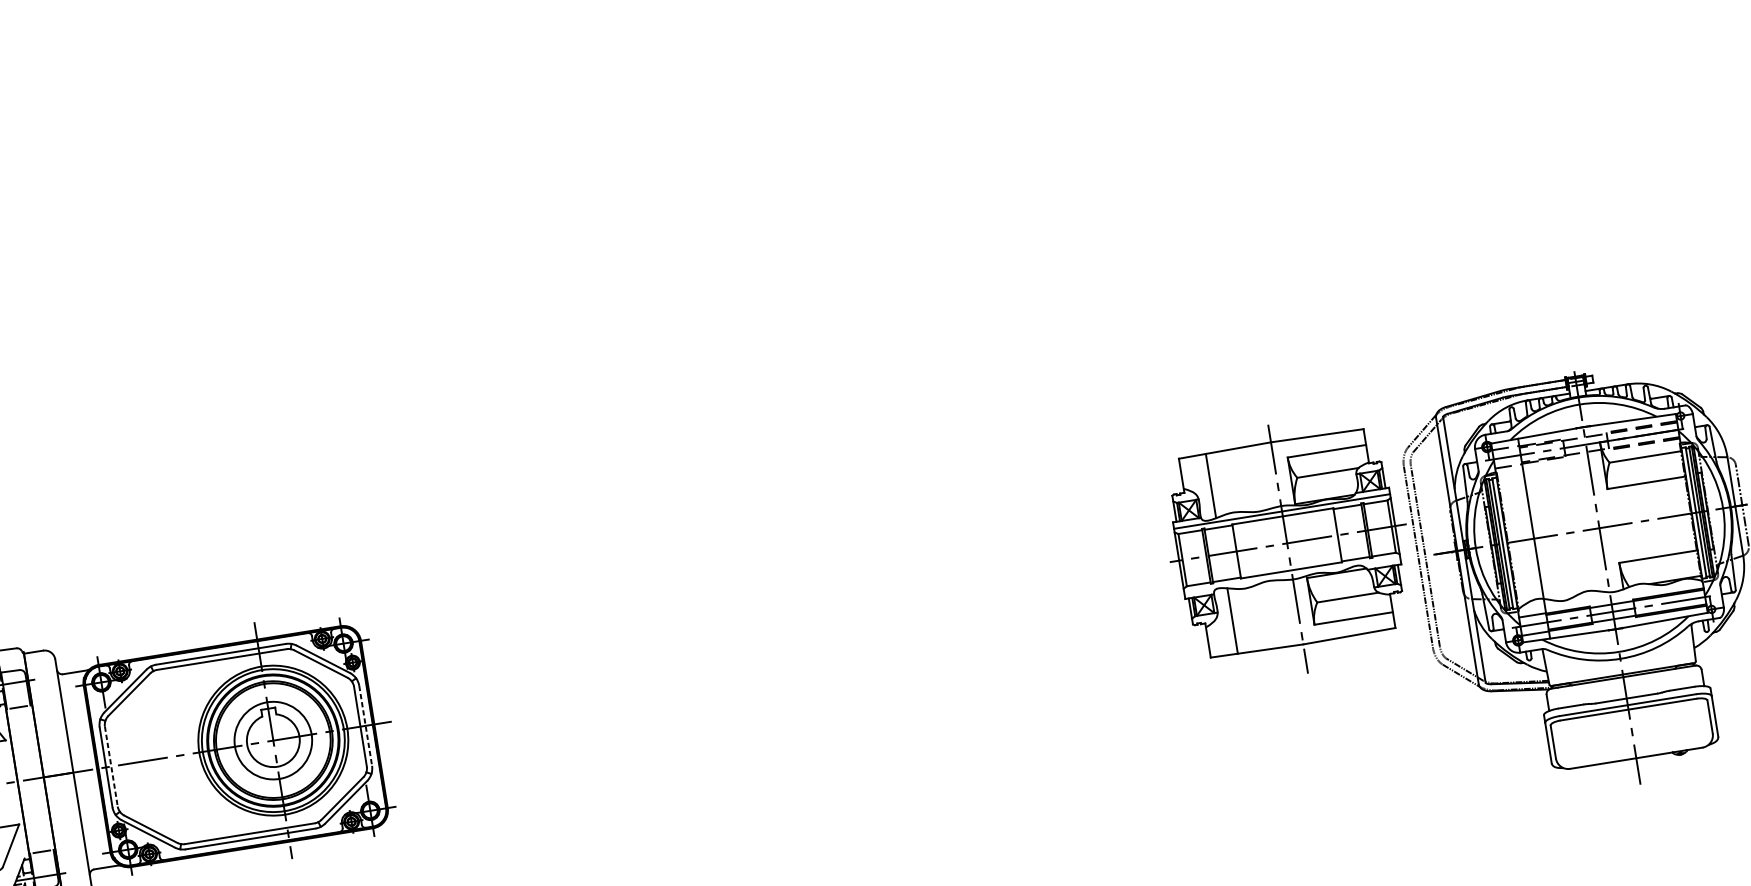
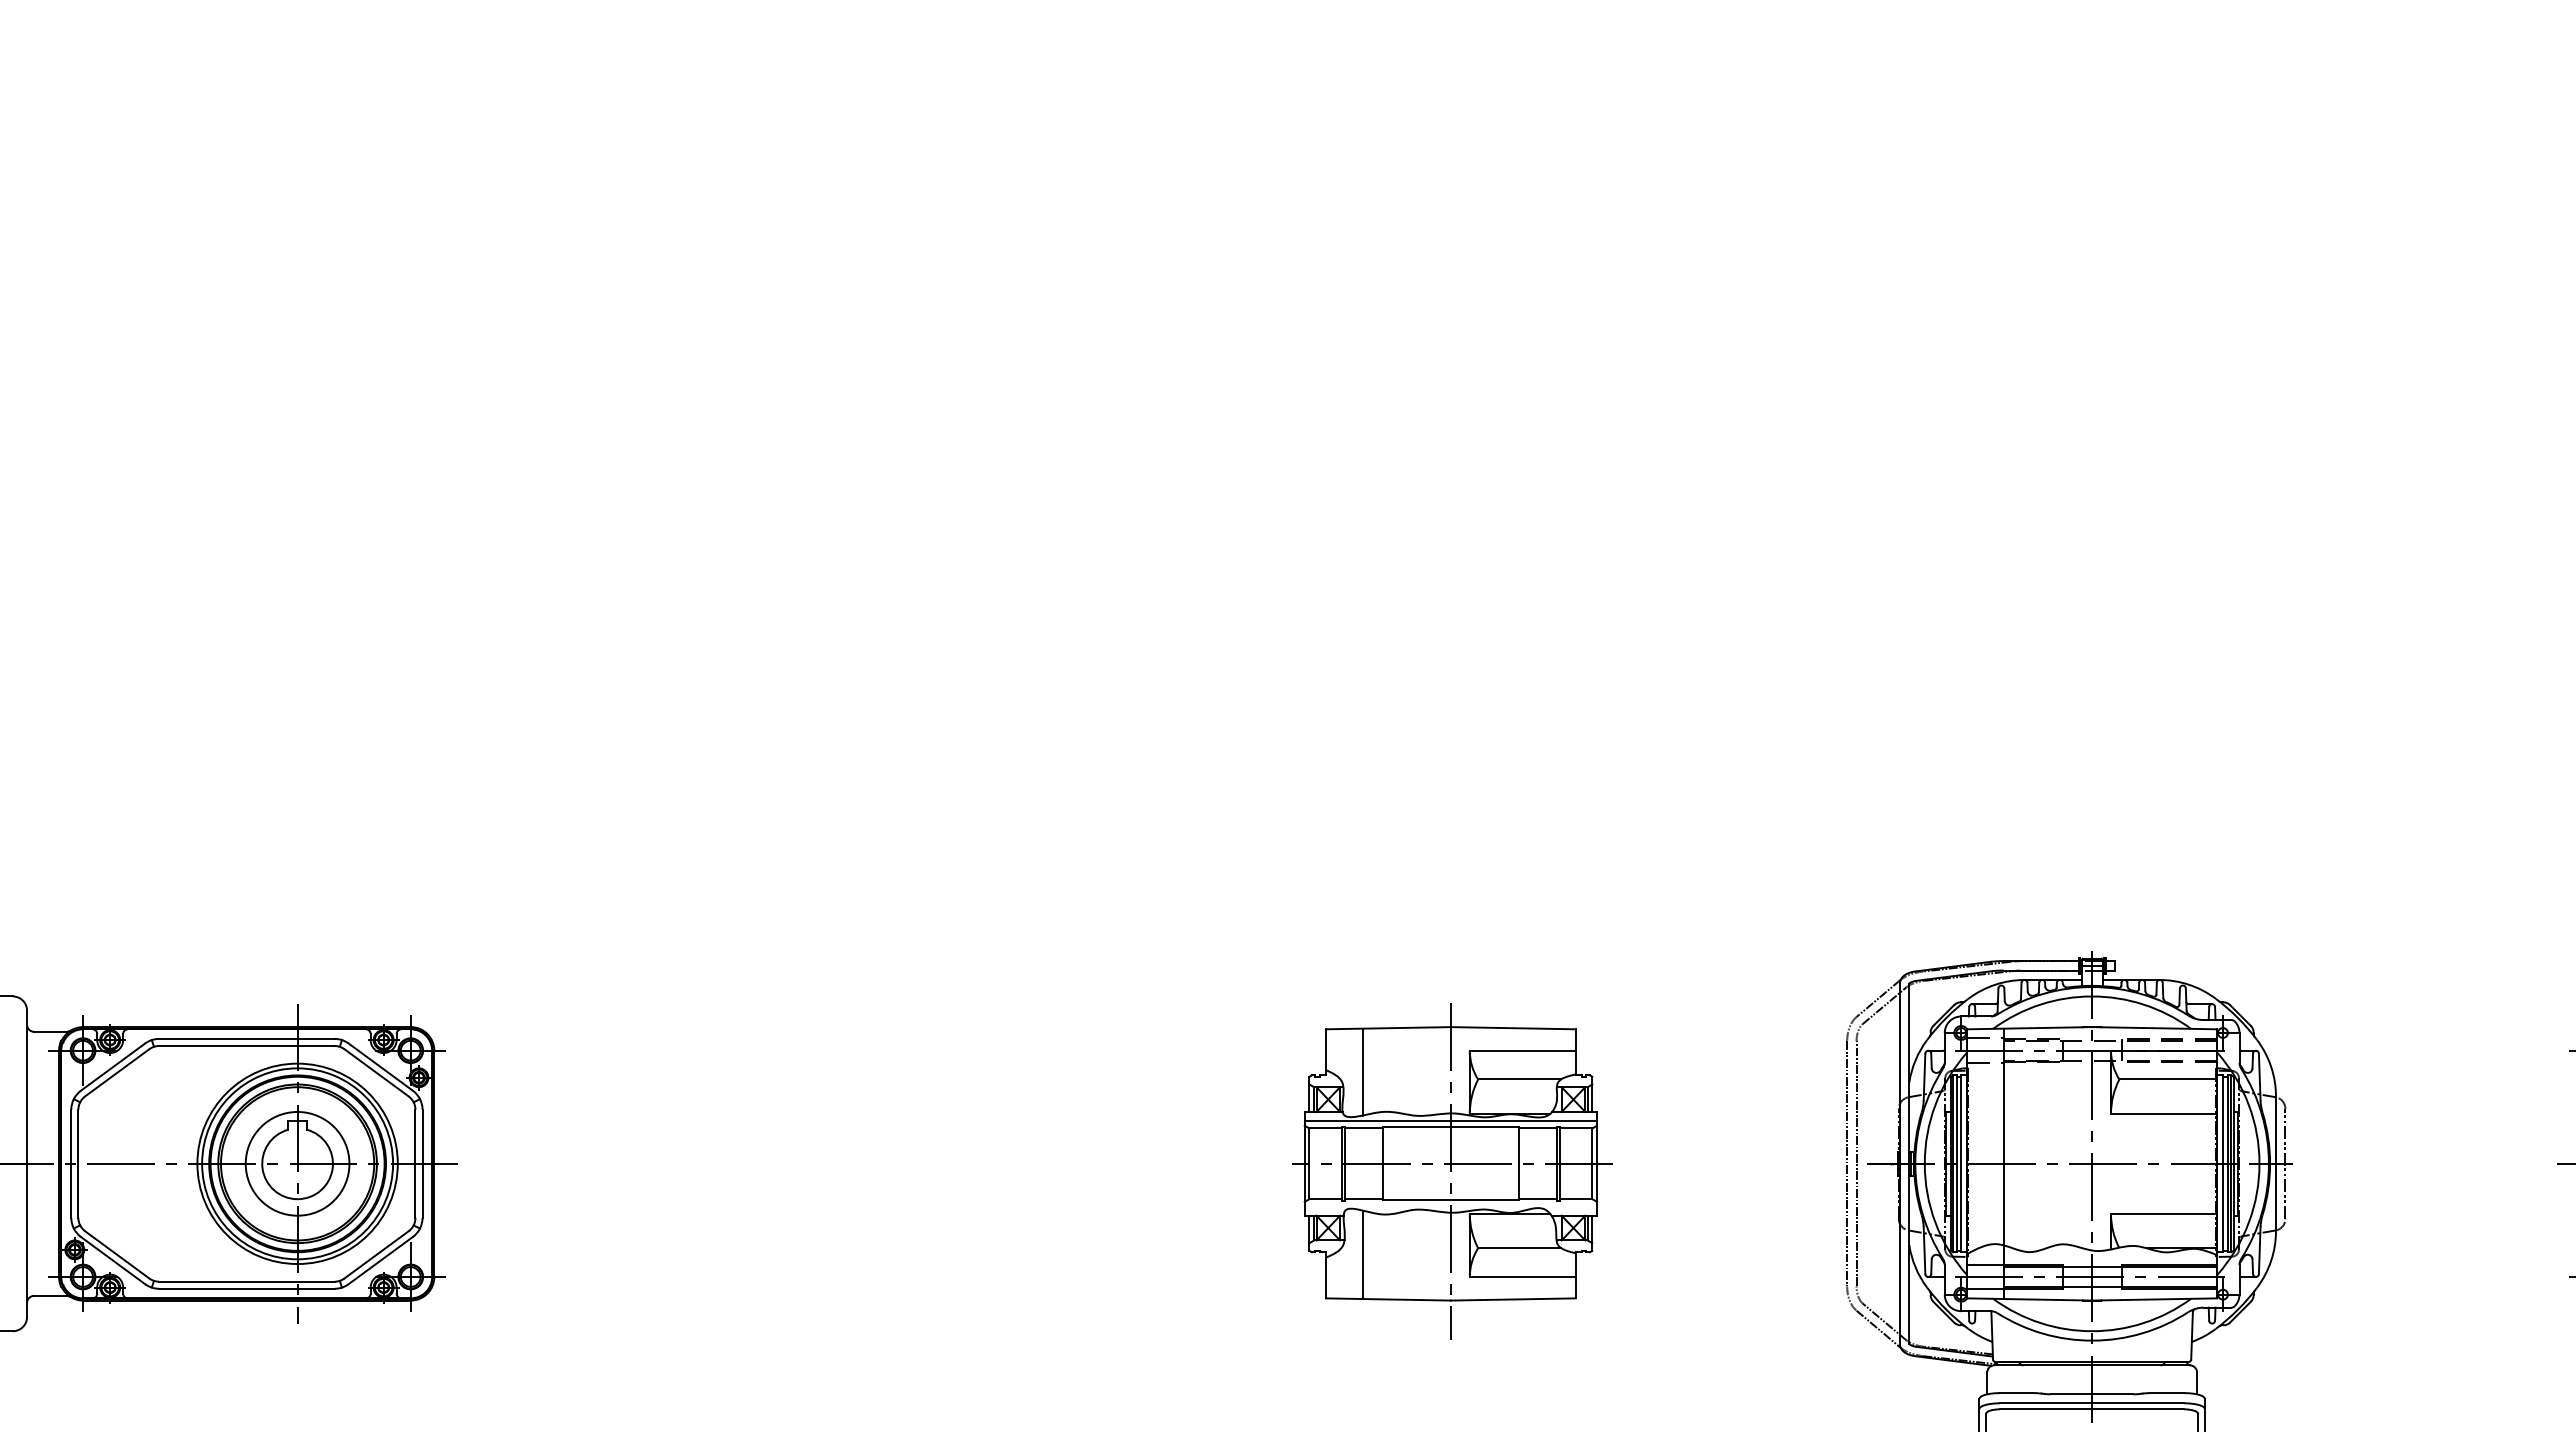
part: (1289, 548) -> (1452, 1171), moved
line: (365, 726) -> (422, 1164), dashed -> solid
line: (111, 767) -> (78, 1164), dashed -> solid

